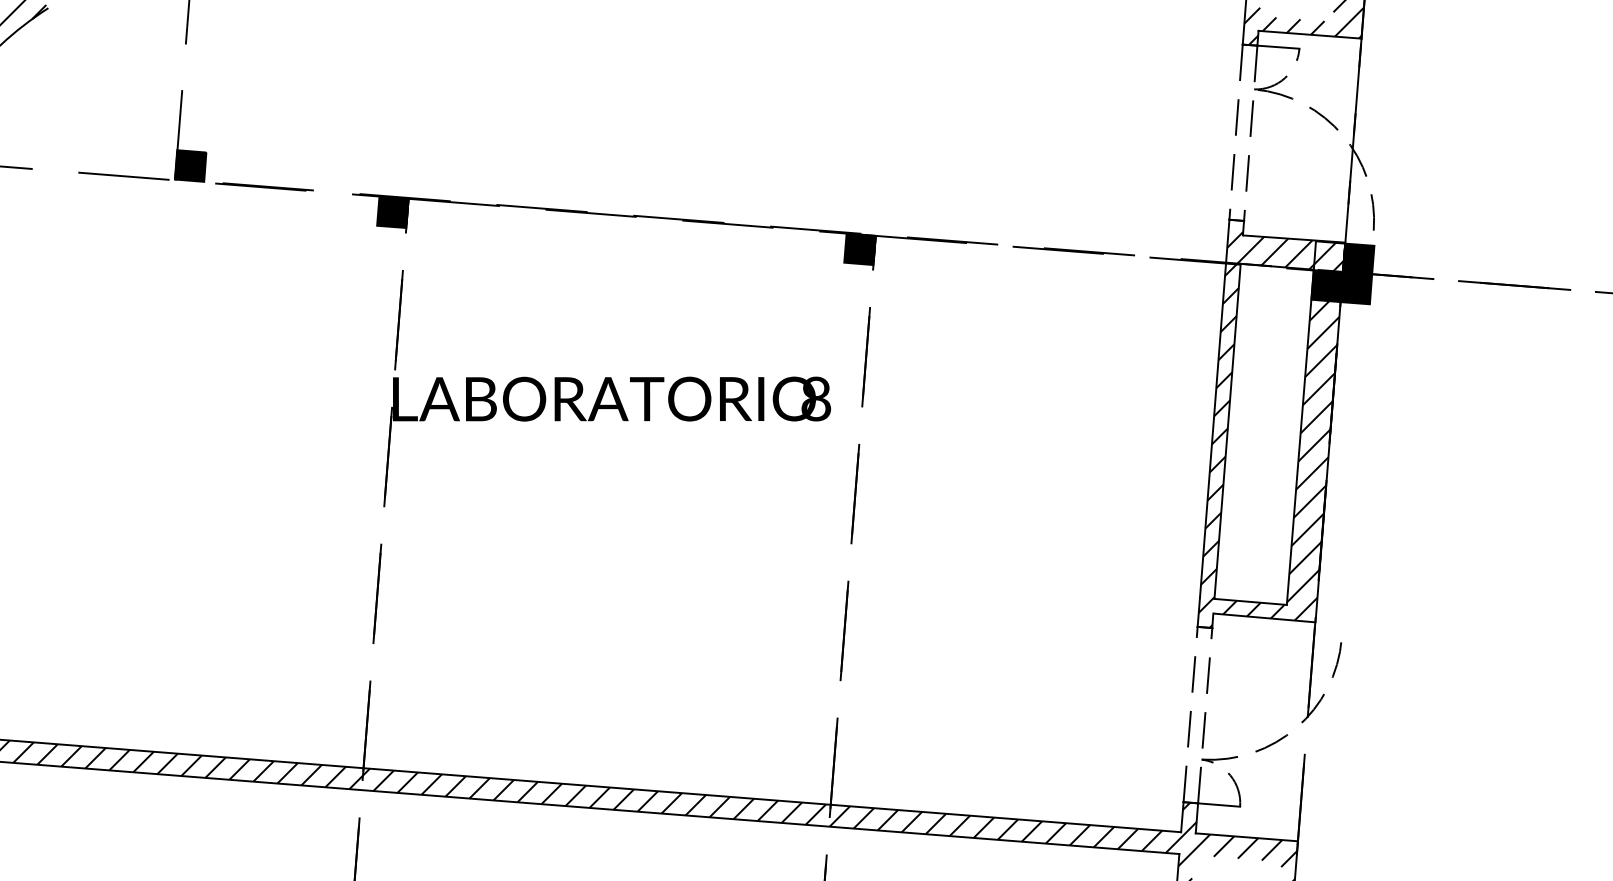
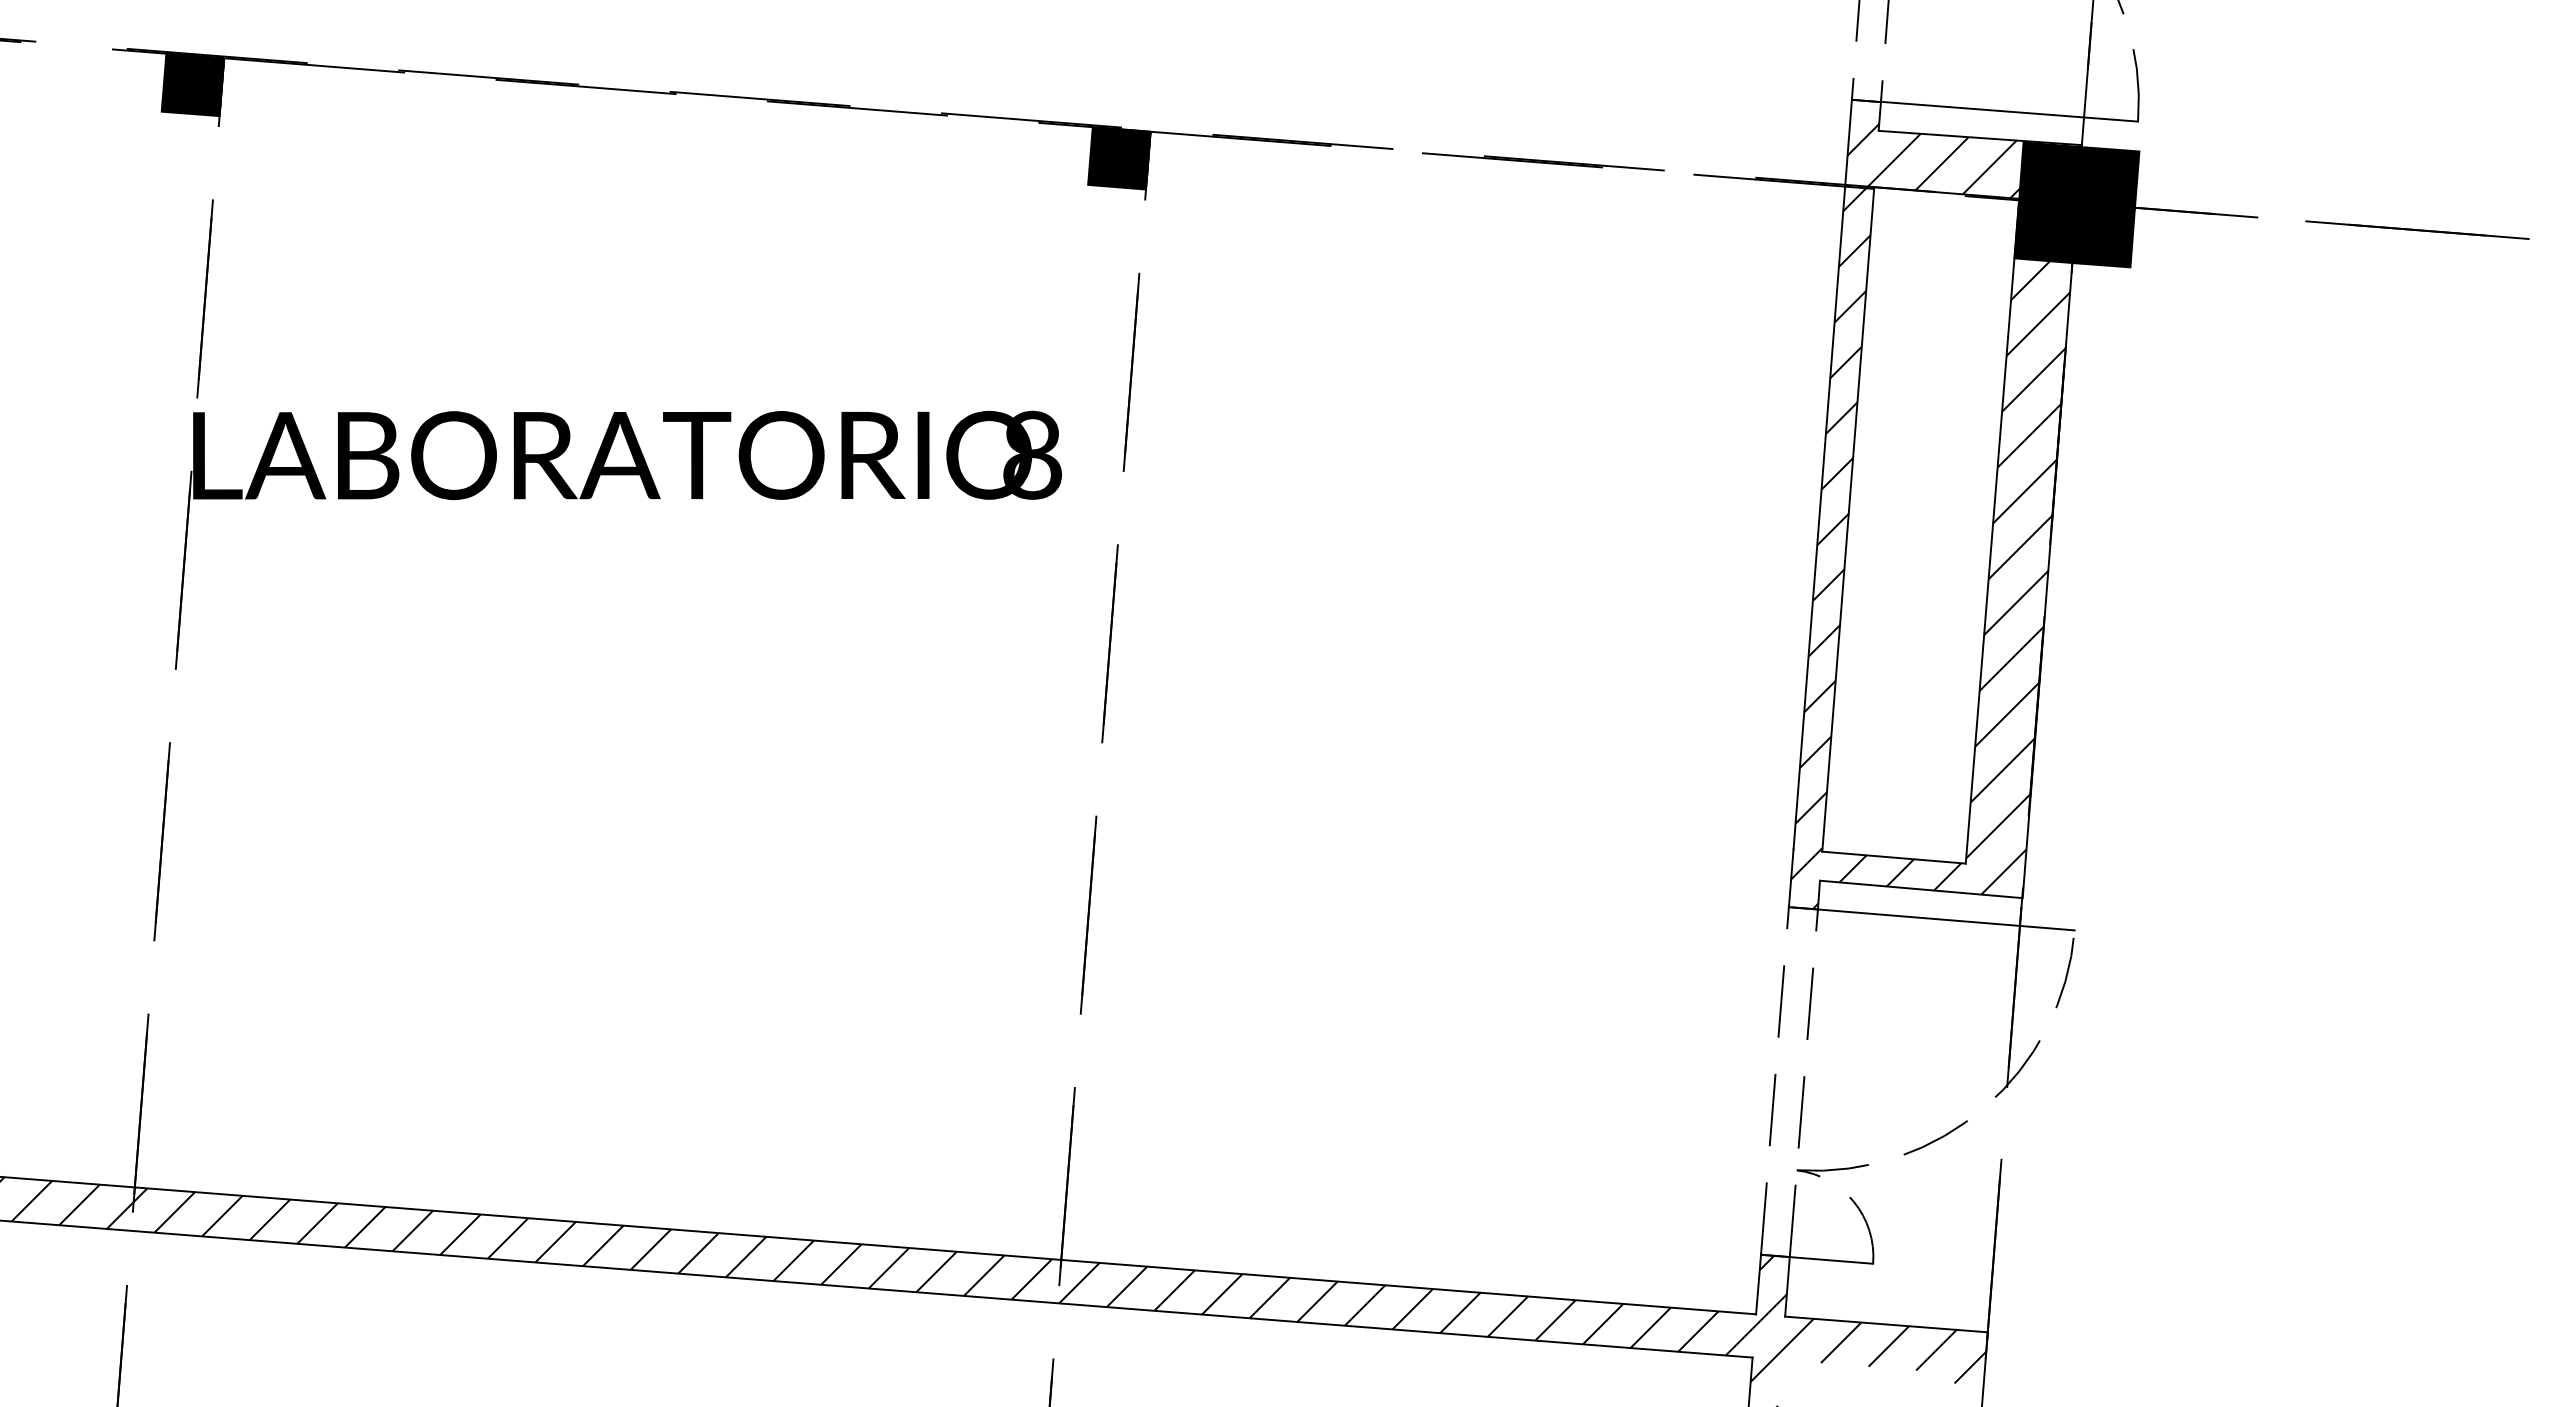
line: (1308, 225) -> (2008, 111), added
fill: (1329, 256) -> (2050, 172), added
line: (1276, 633) -> (1945, 920), added

